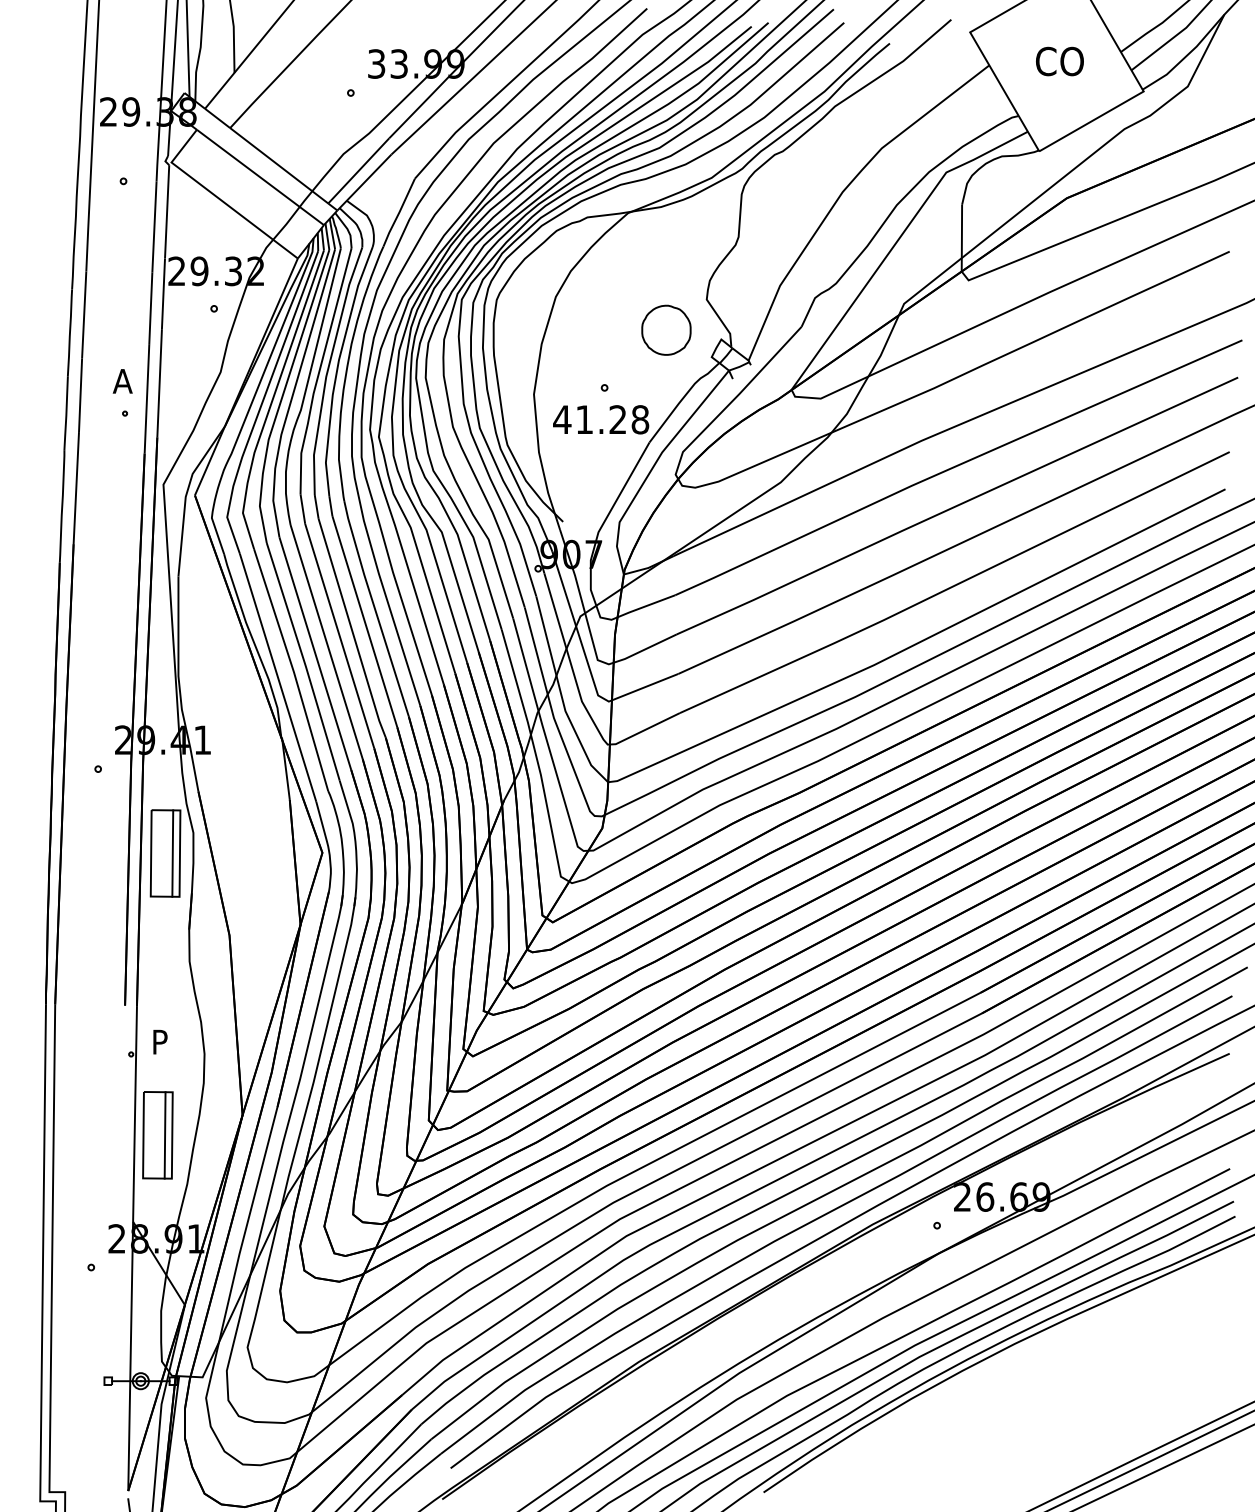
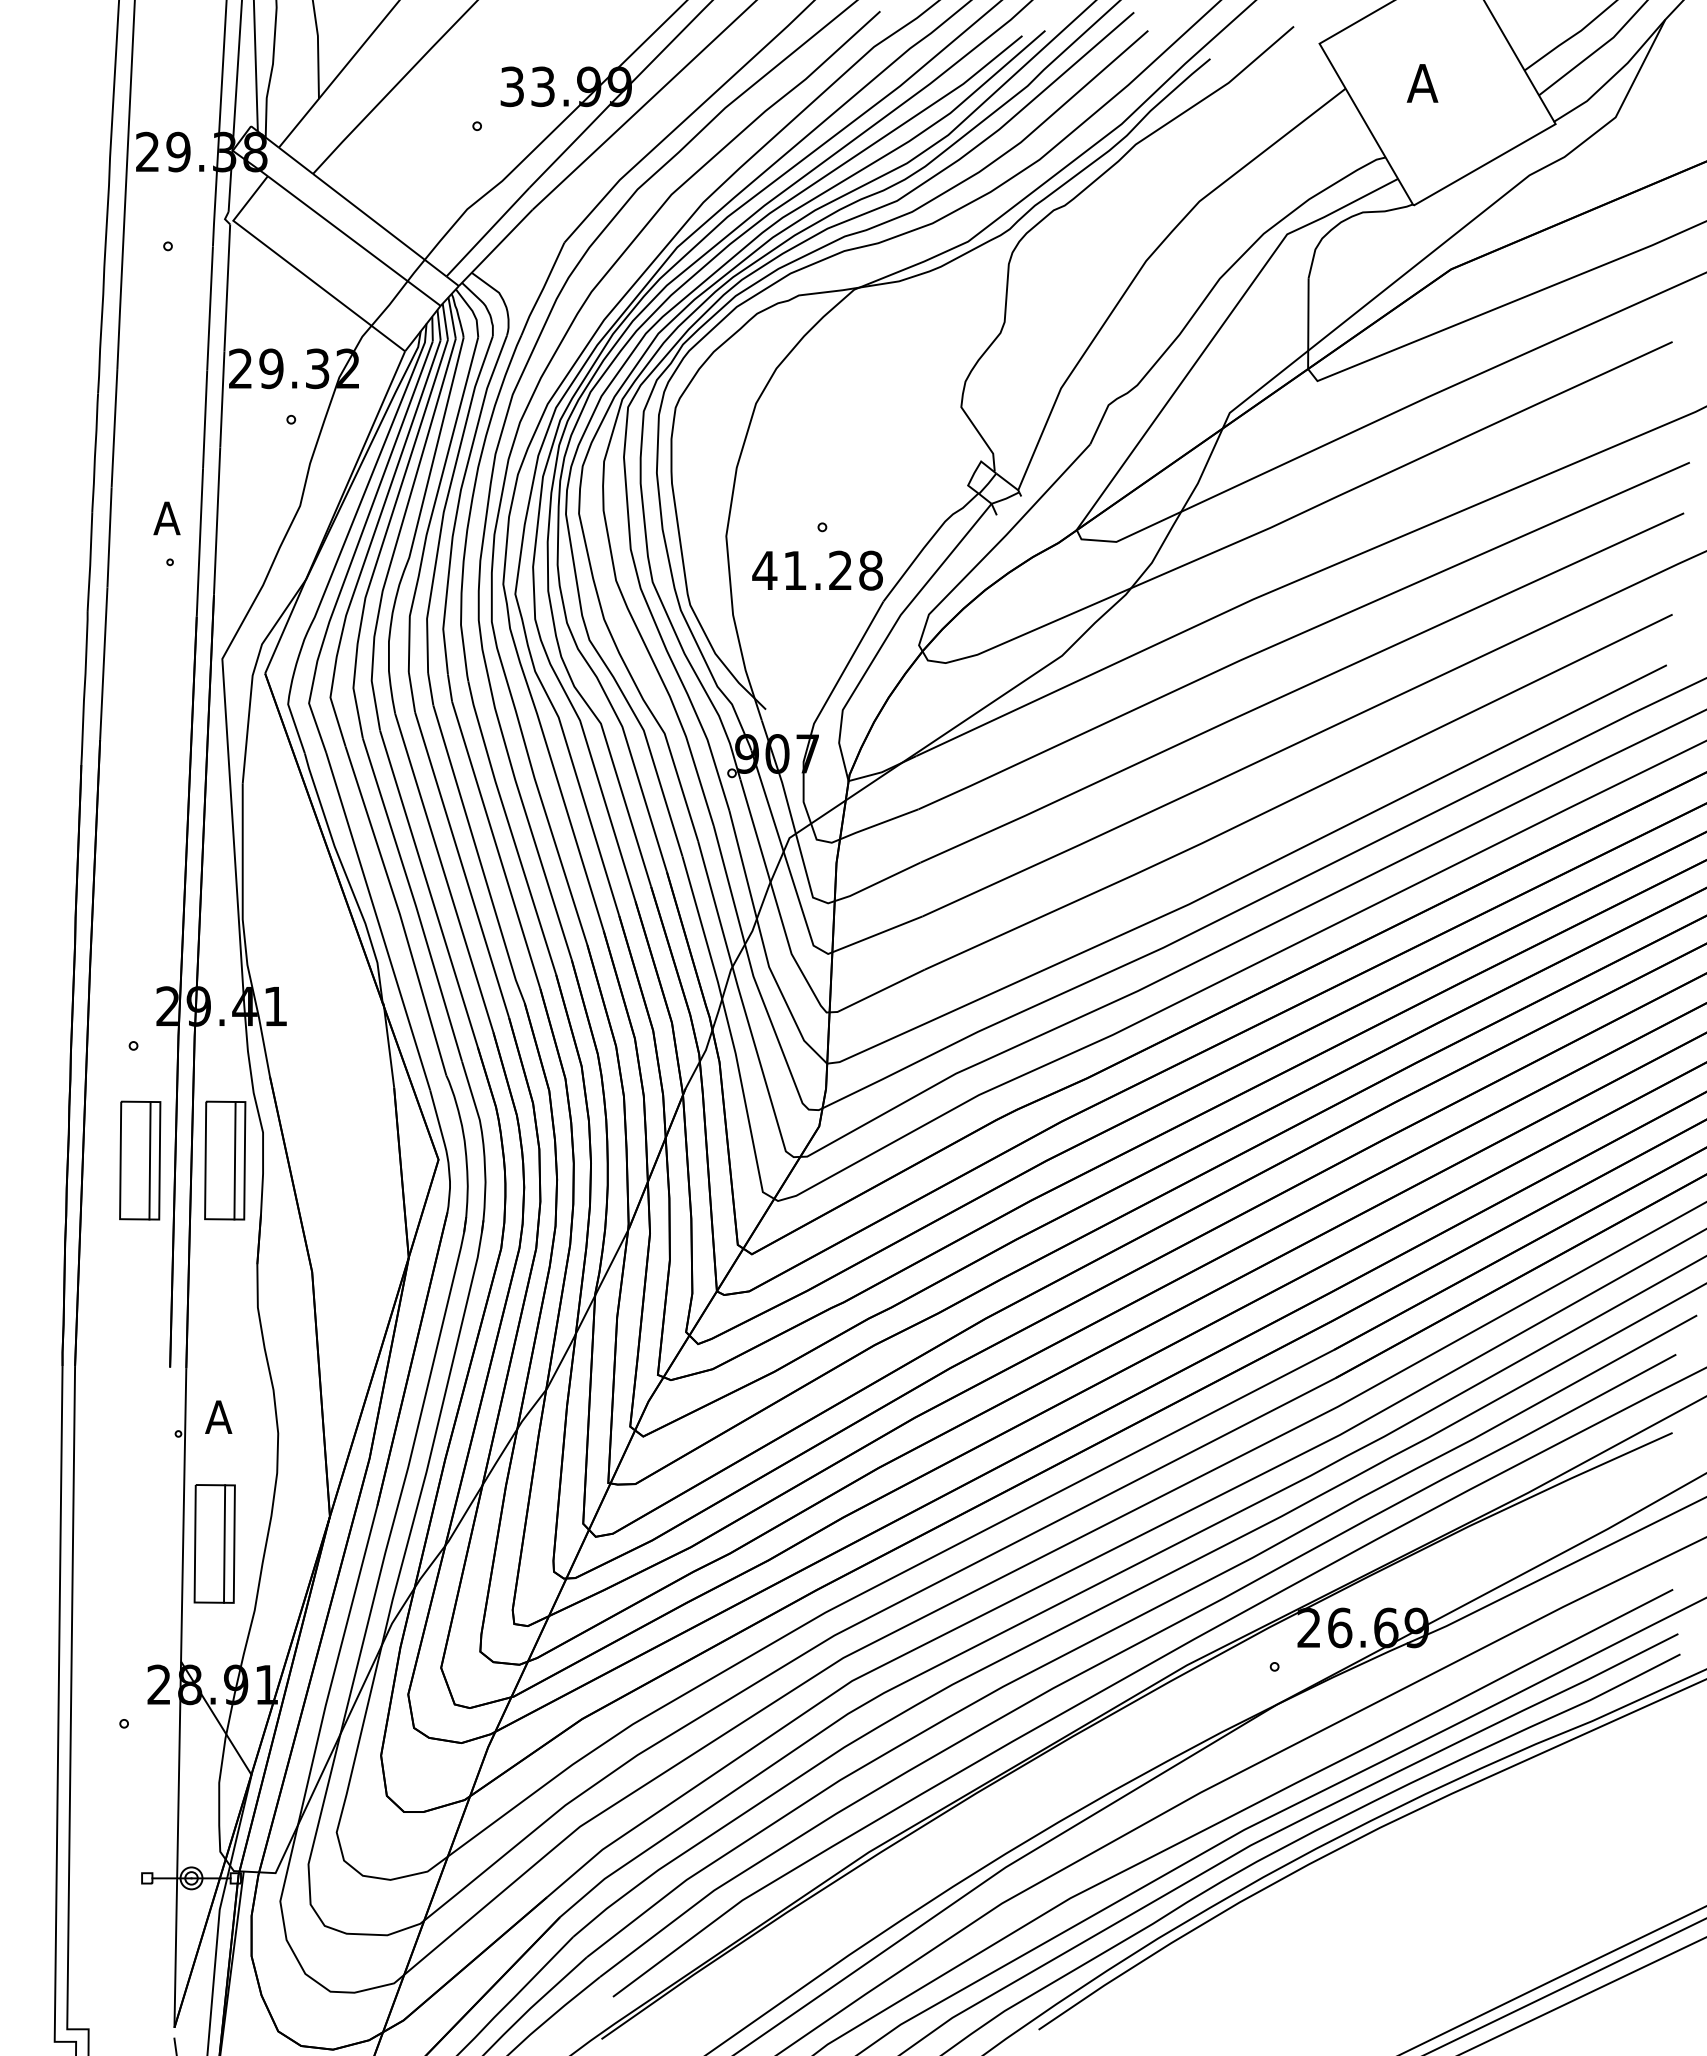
text: (1059, 61) -> (1440, 83), CO -> A
part: (666, 329) -> (906, 448), removed
part: (103, 853) -> (140, 1160), added
text: (160, 1041) -> (218, 1416), P -> A

